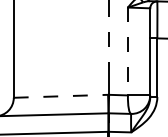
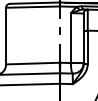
line: (128, 52) -> (71, 38), dashed -> solid
line: (60, 96) -> (32, 63), dashed -> solid

